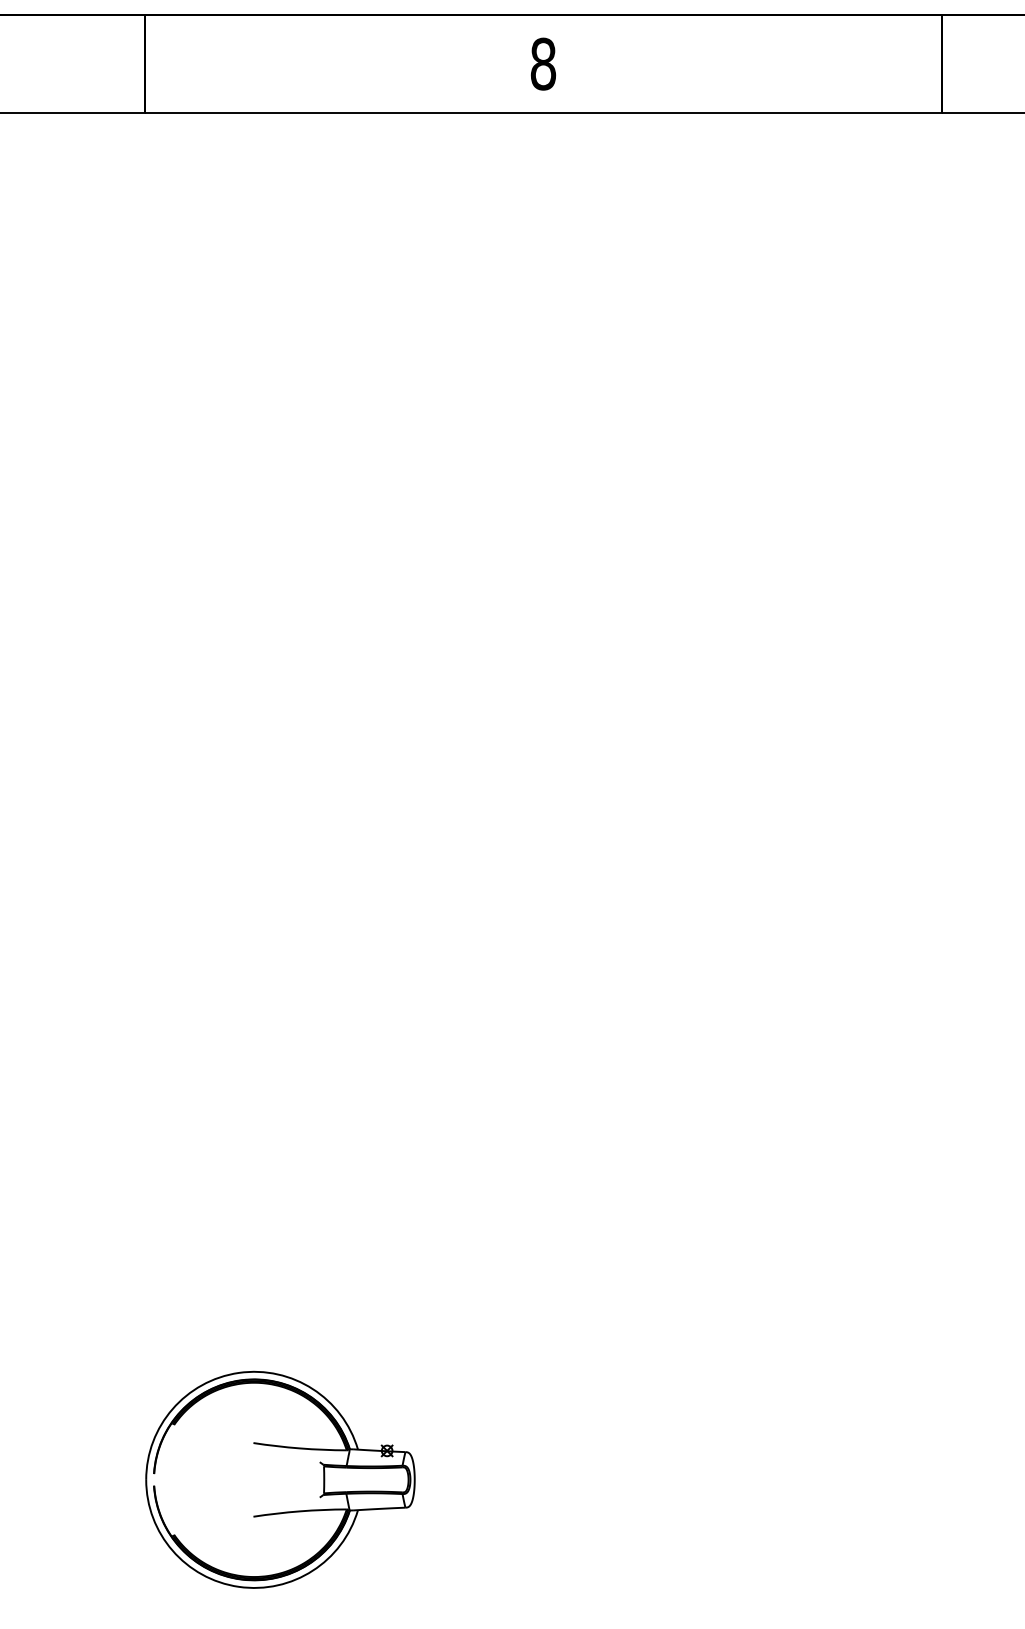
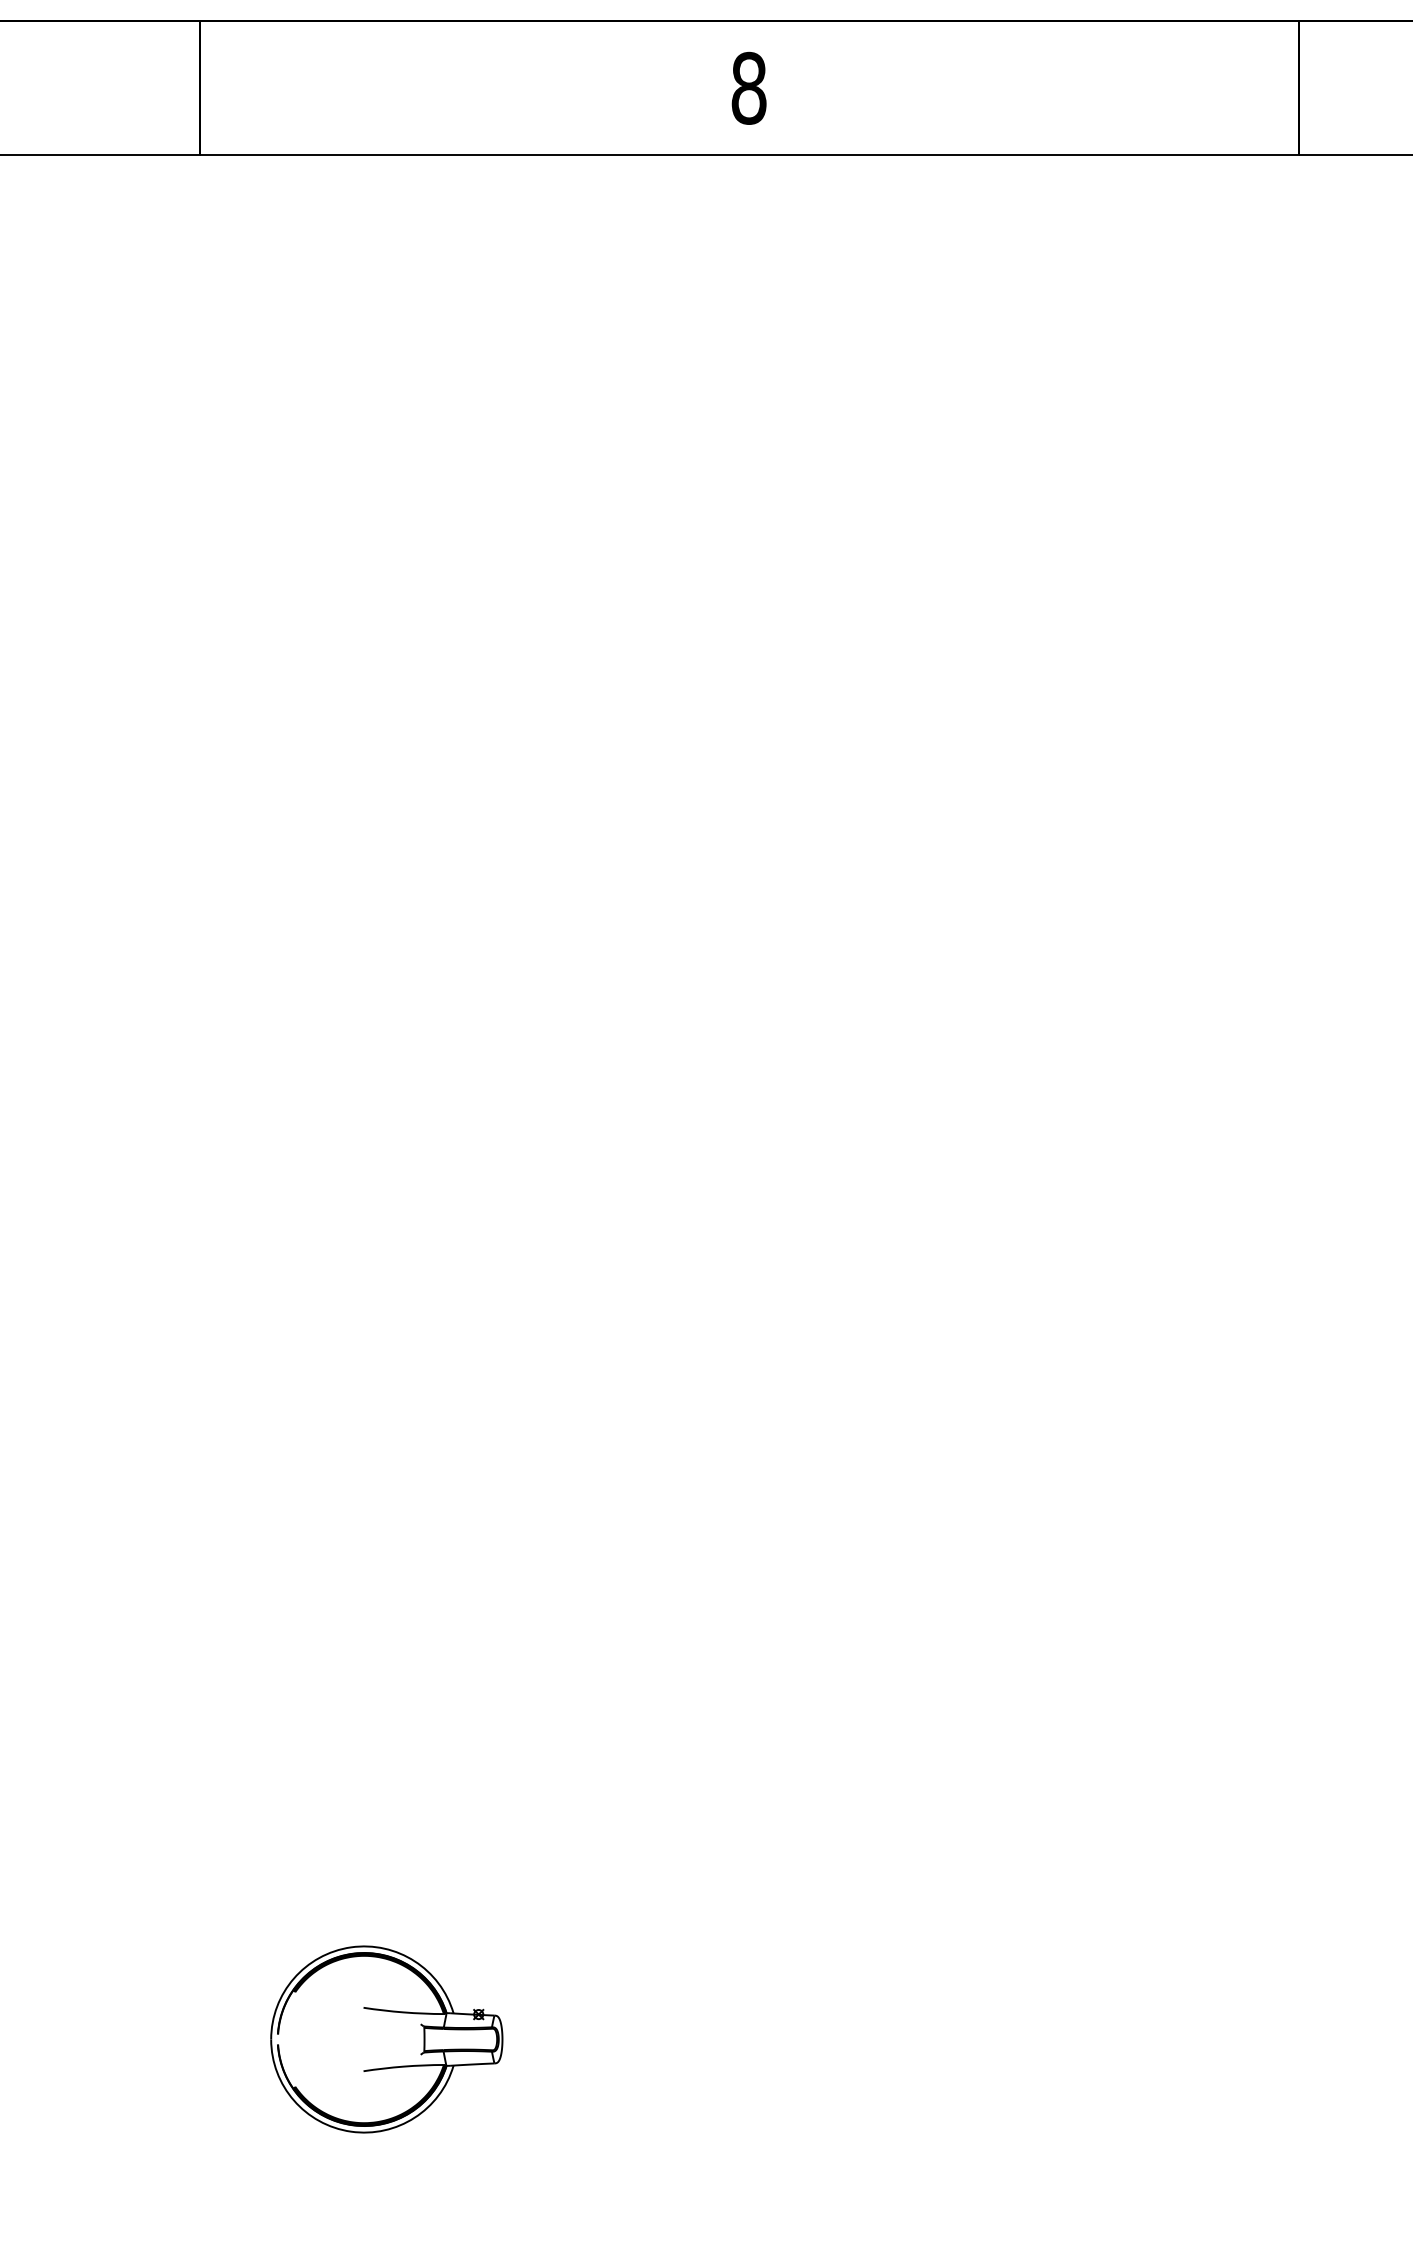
part: (280, 1479) -> (386, 2039), size x0.62

